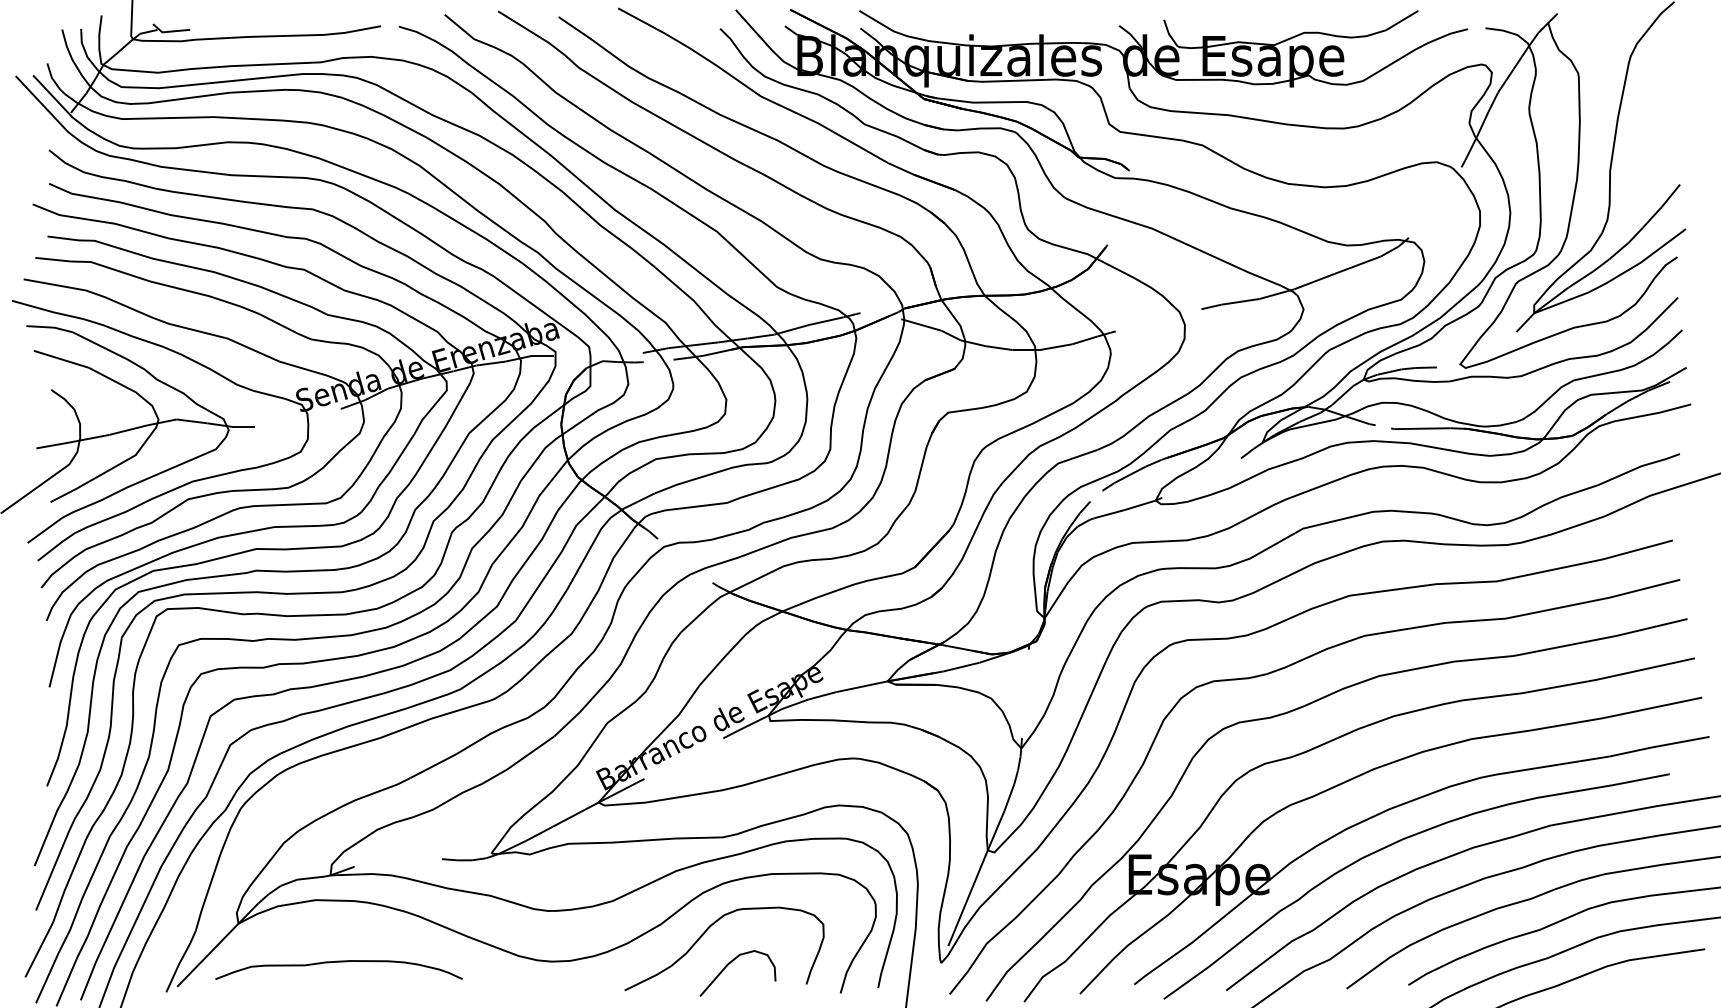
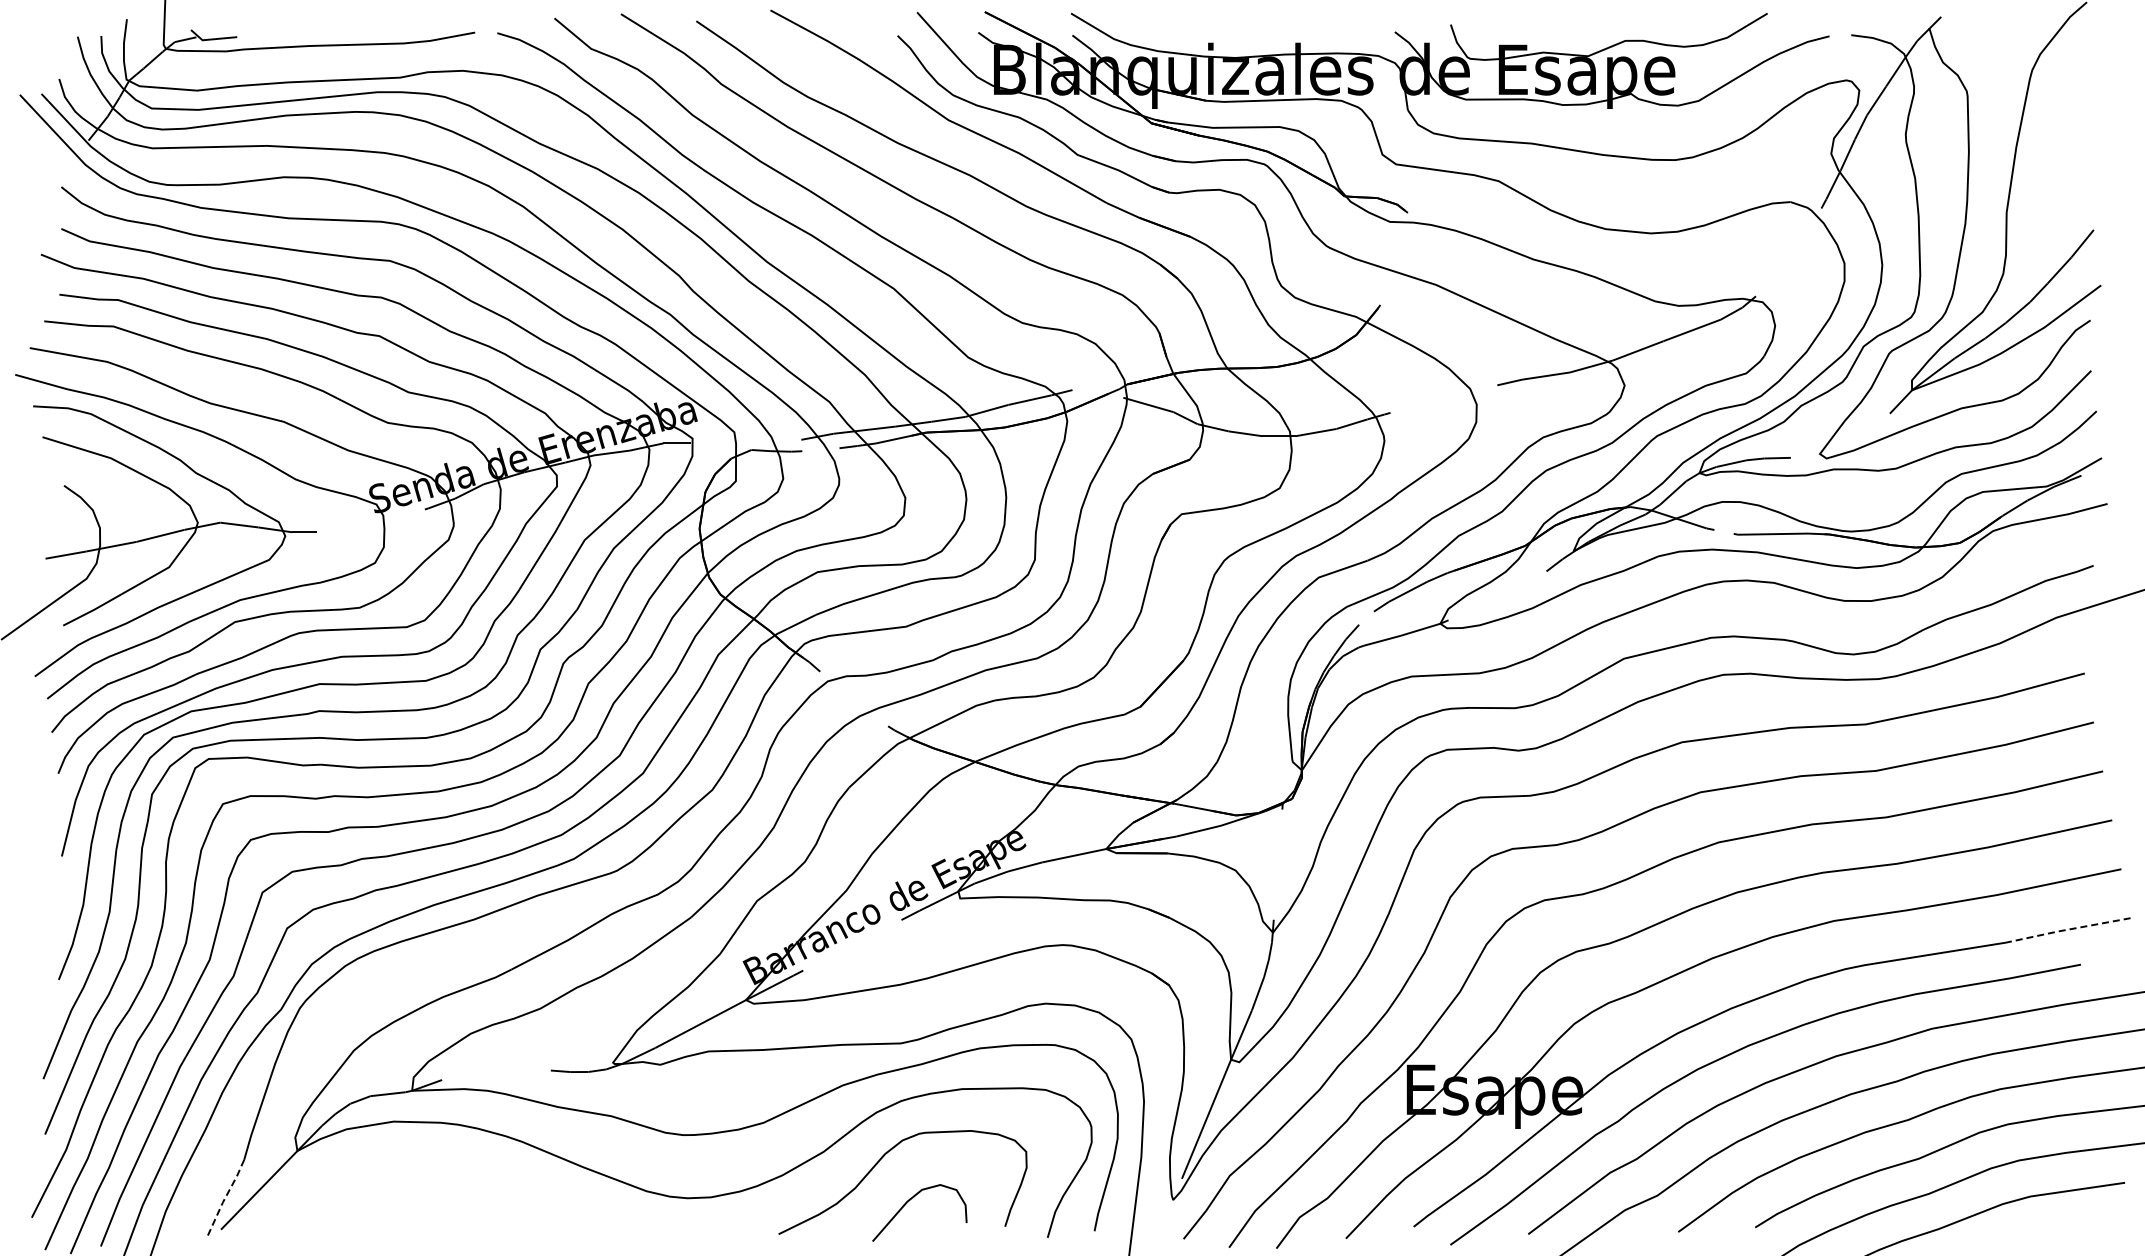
line: (1658, 745) -> (2067, 929), solid -> dashed
line: (180, 961) -> (225, 1197), solid -> dashed
curve: (338, 962) -> (422, 1199), removed

